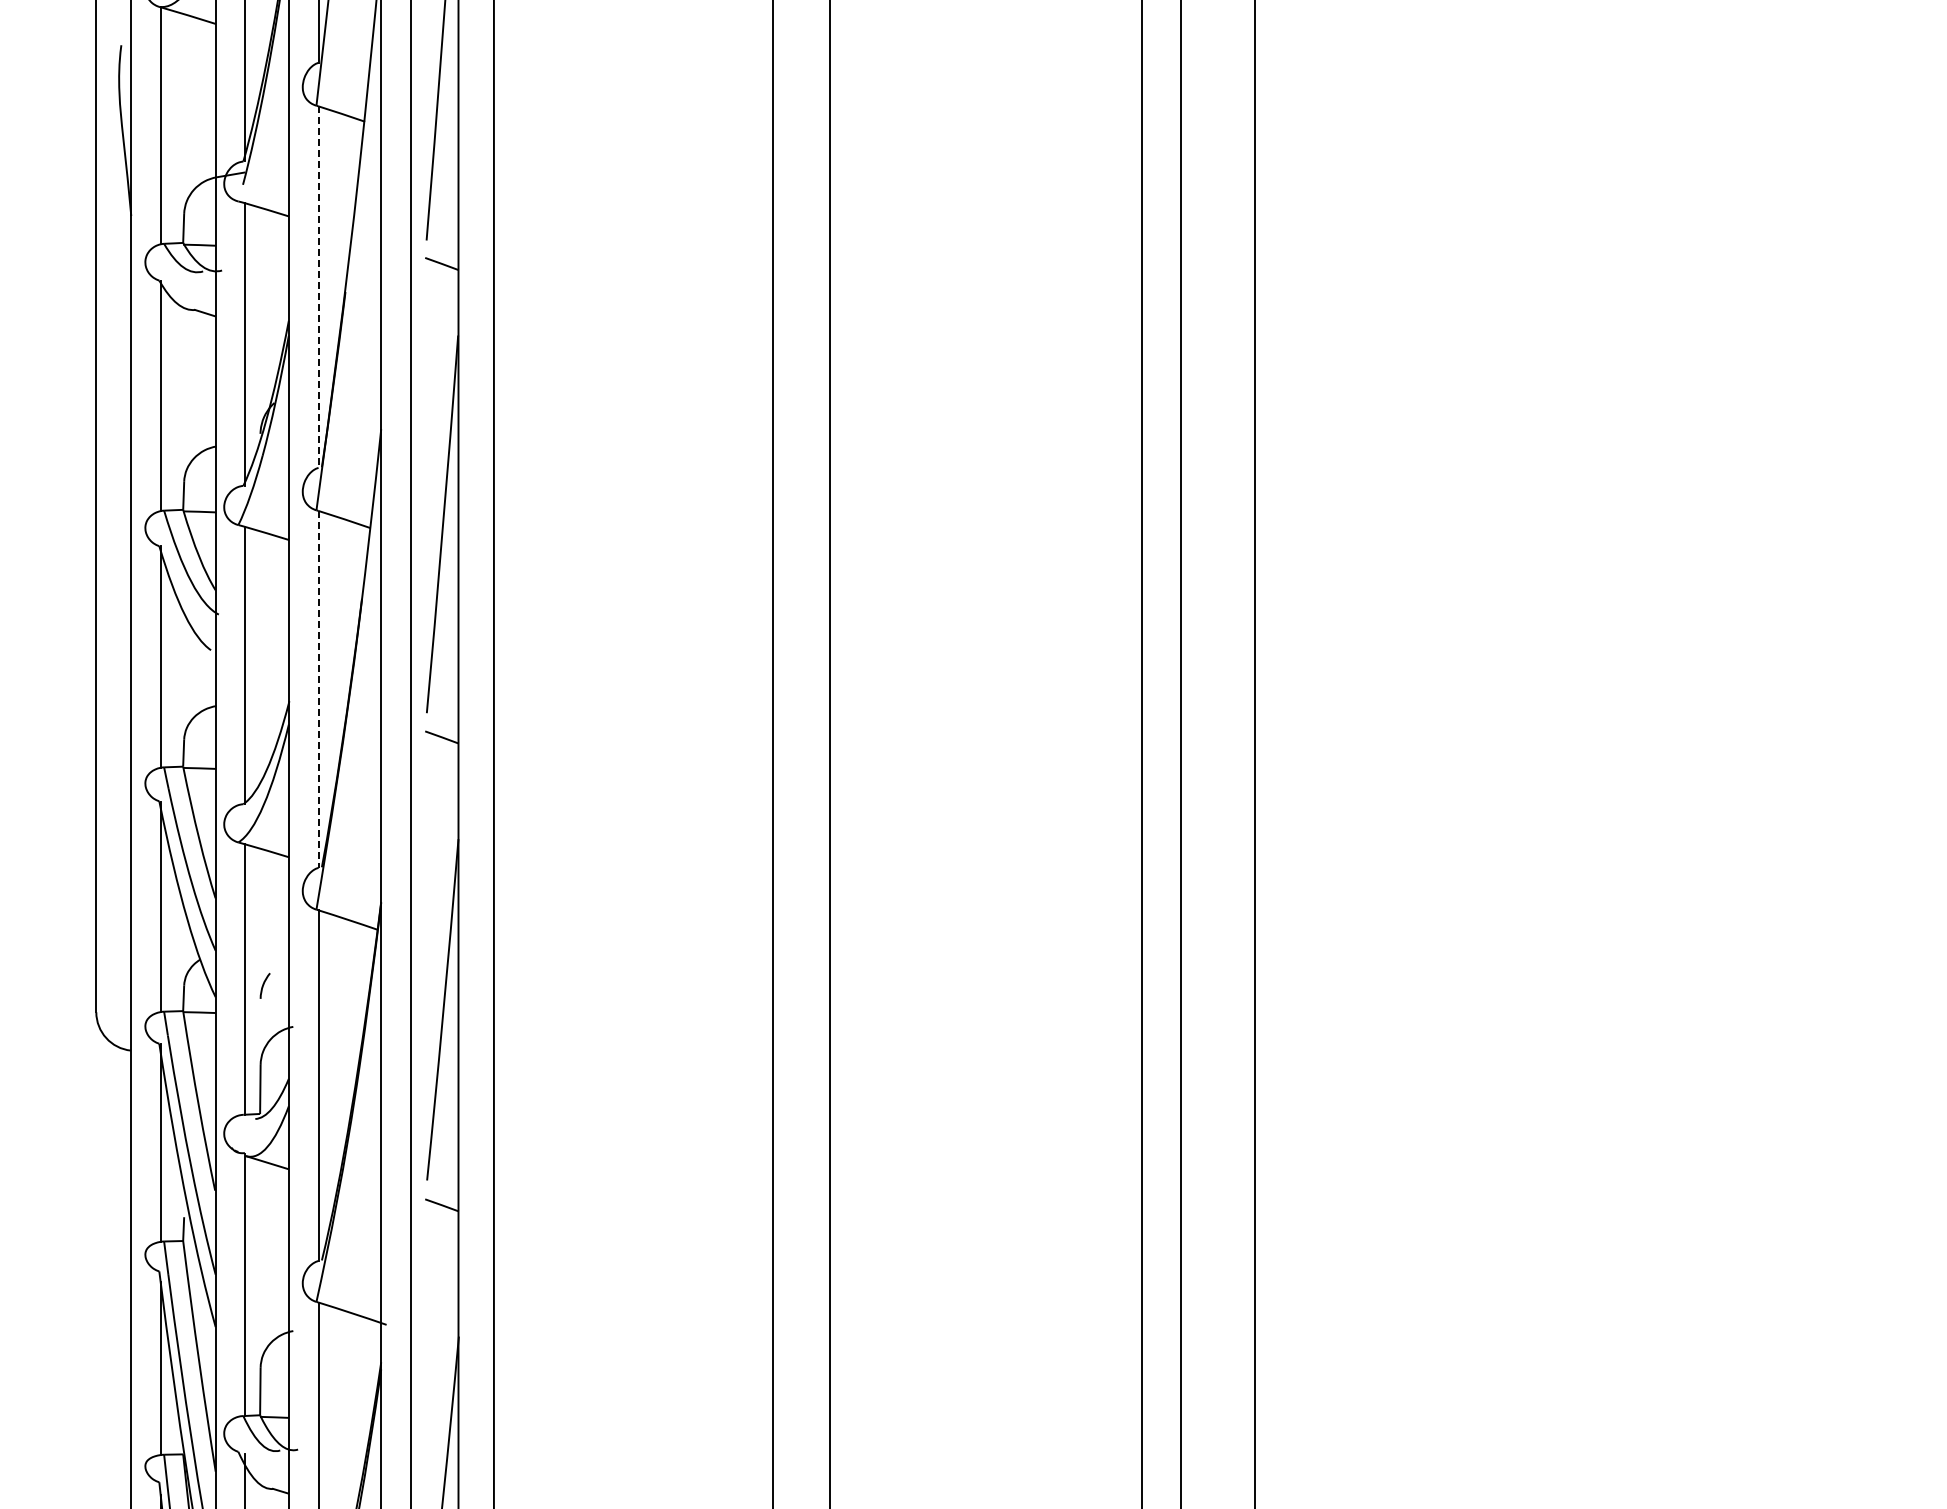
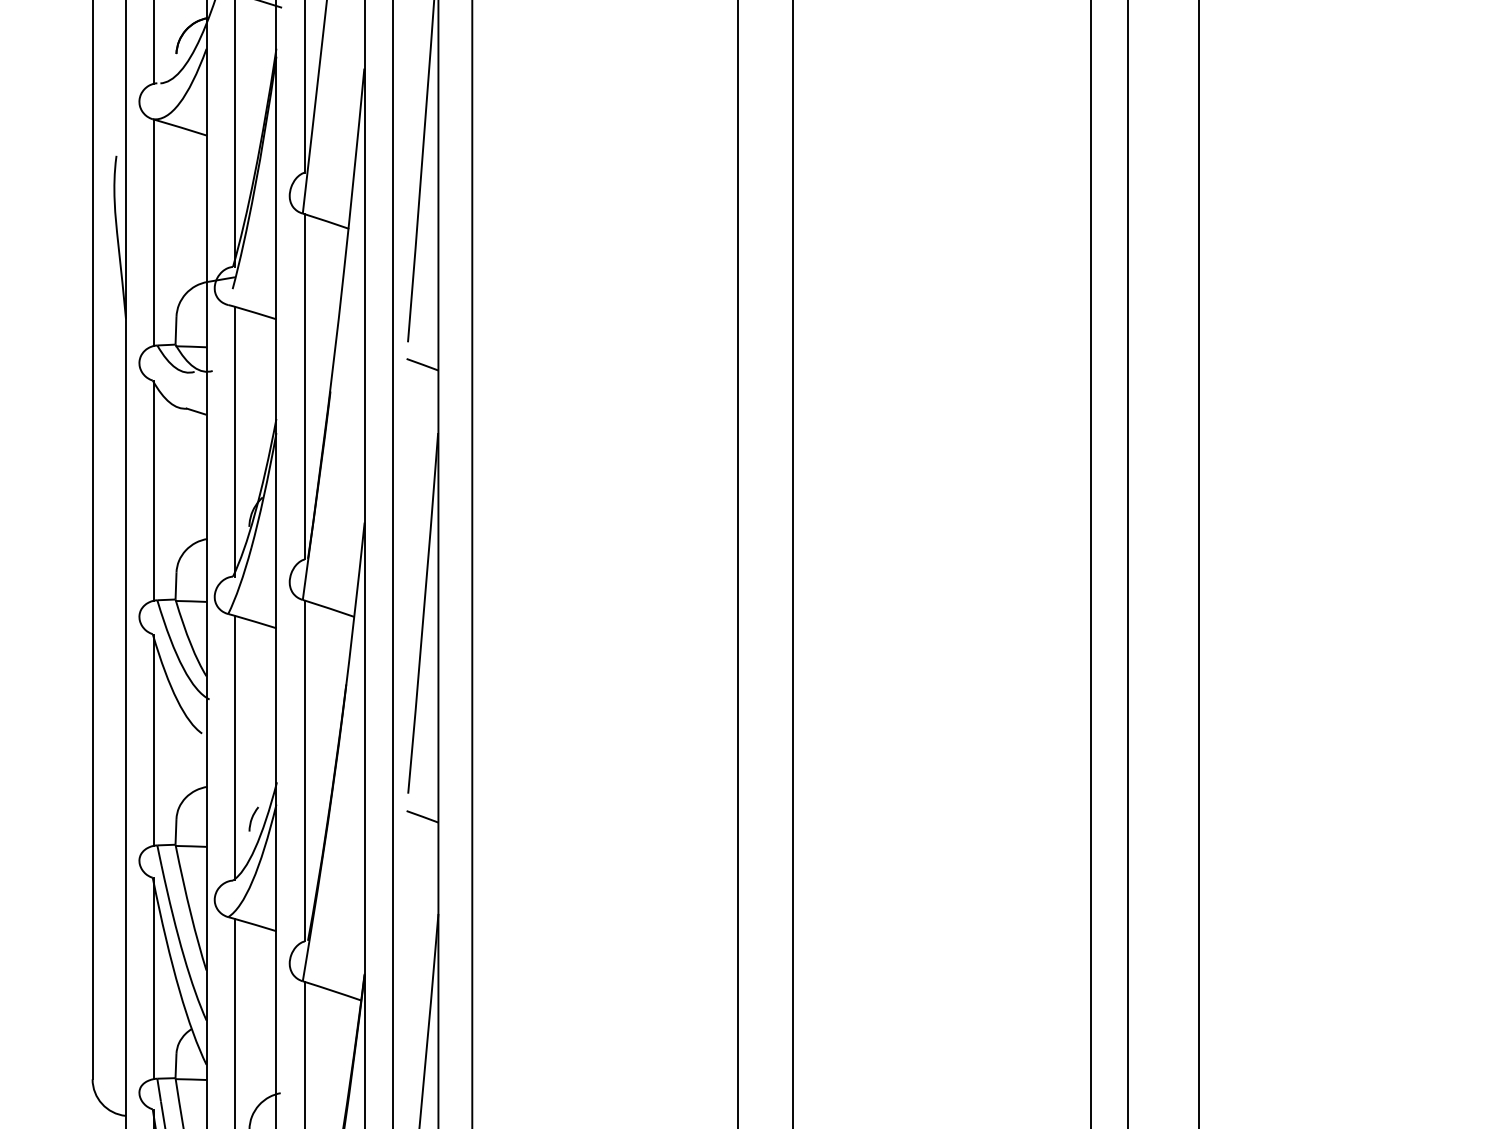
line: (318, 287) -> (304, 387), dashed -> solid
line: (318, 689) -> (304, 771), dashed -> solid
part: (264, 985) -> (253, 818), moved

